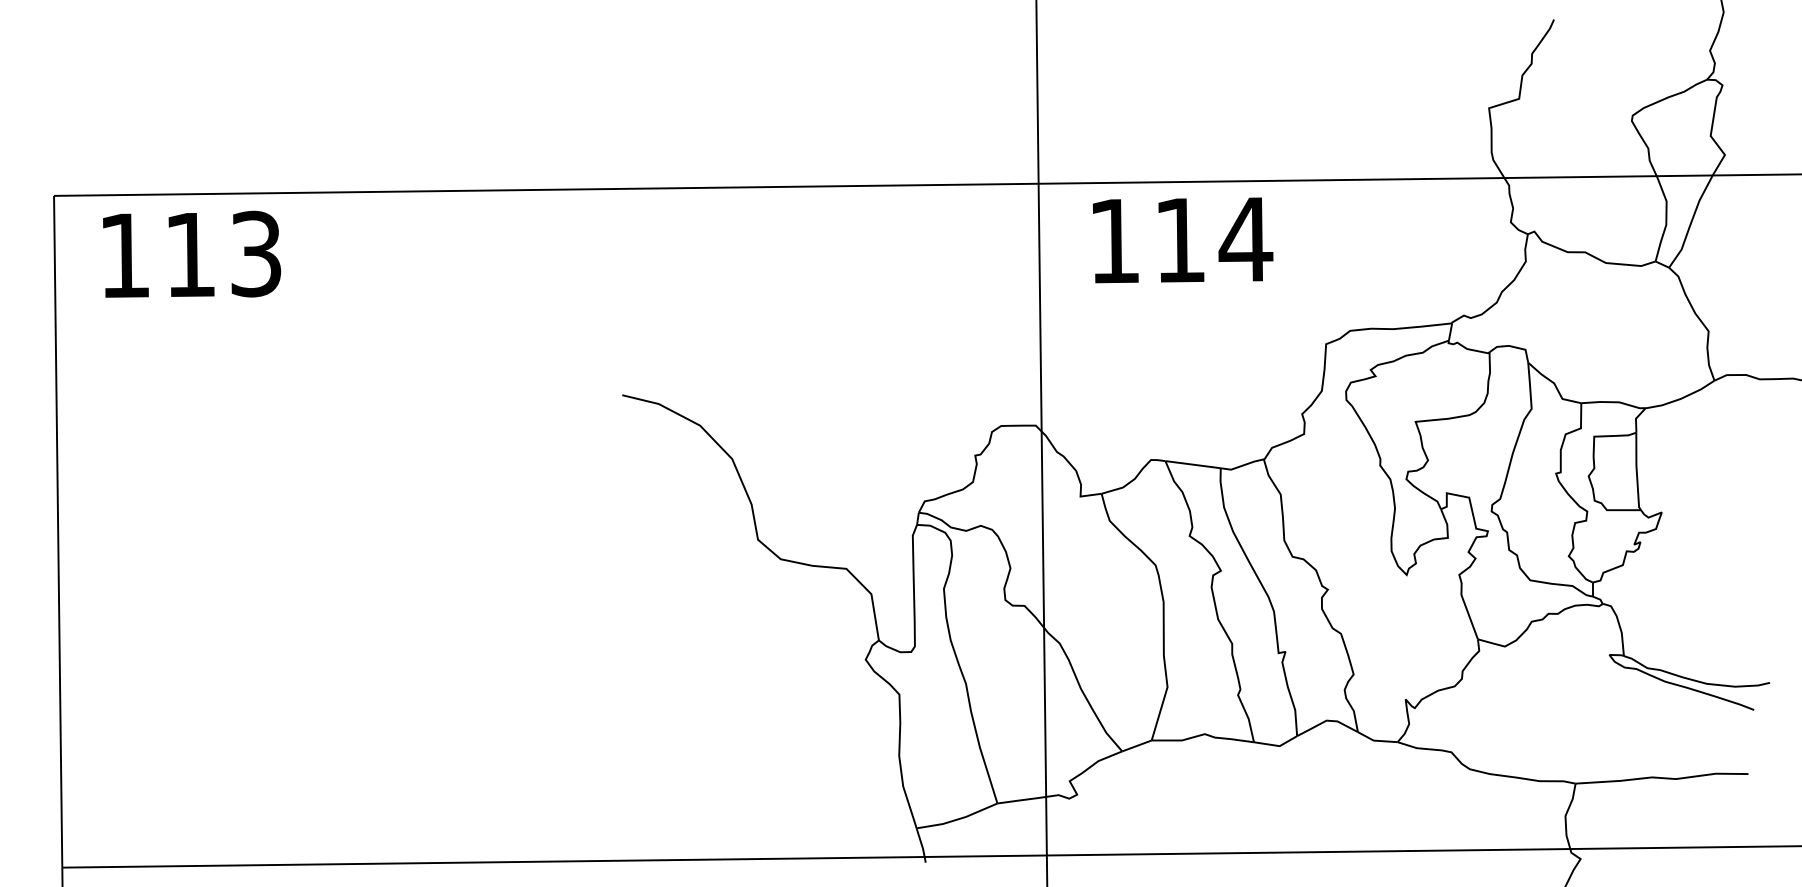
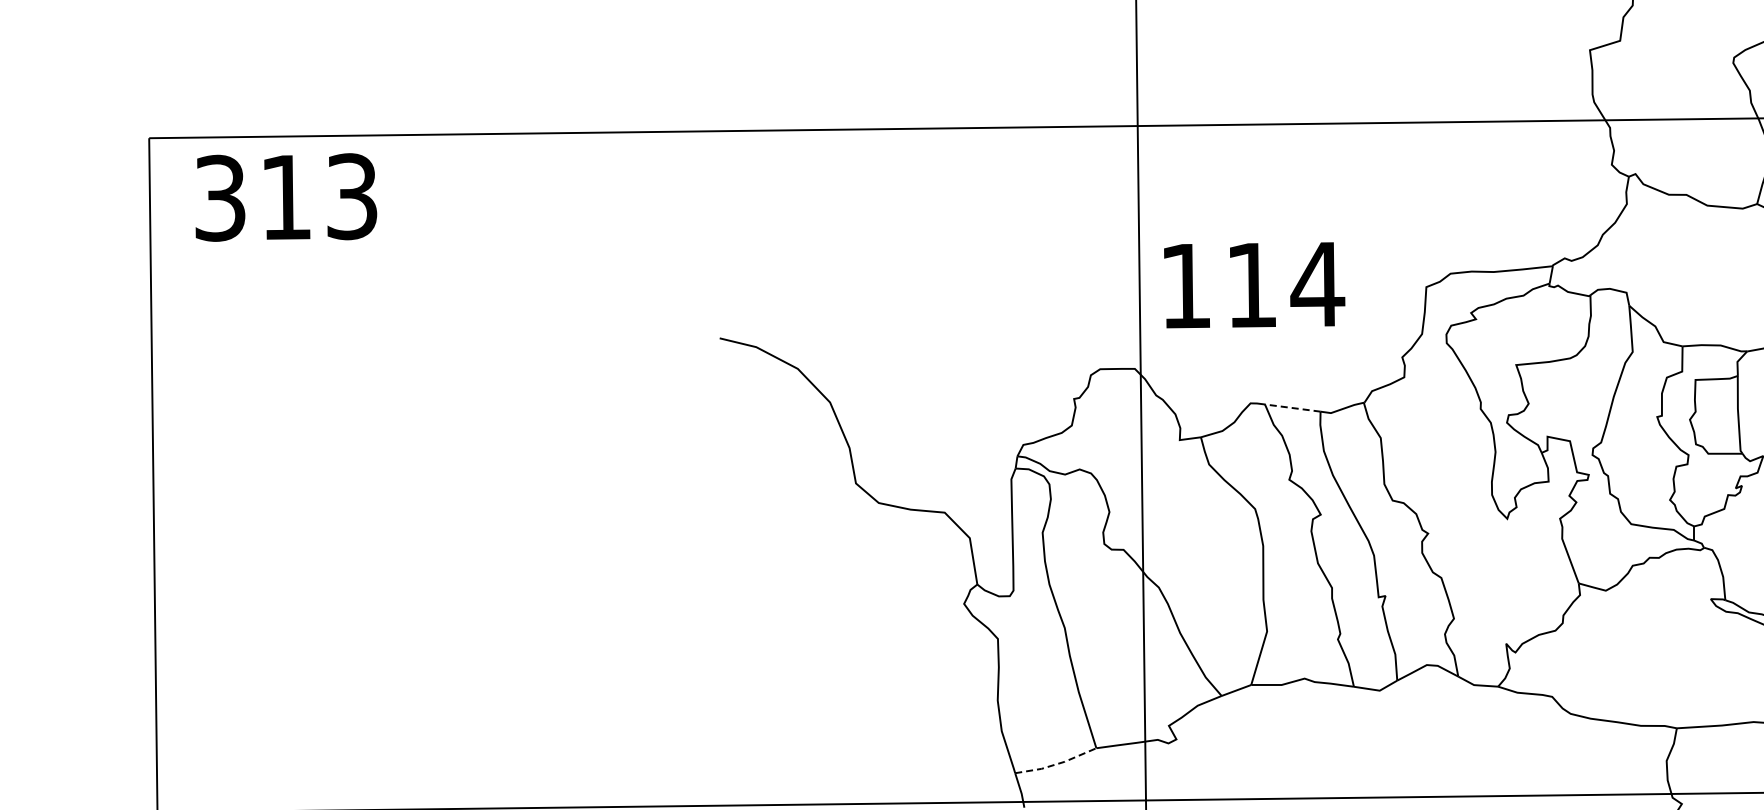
text: (1182, 240) -> (1254, 285), moved
text: (124, 255) -> (219, 198), 113 -> 313
line: (1192, 464) -> (1292, 407), solid -> dashed
line: (958, 819) -> (1057, 764), solid -> dashed

